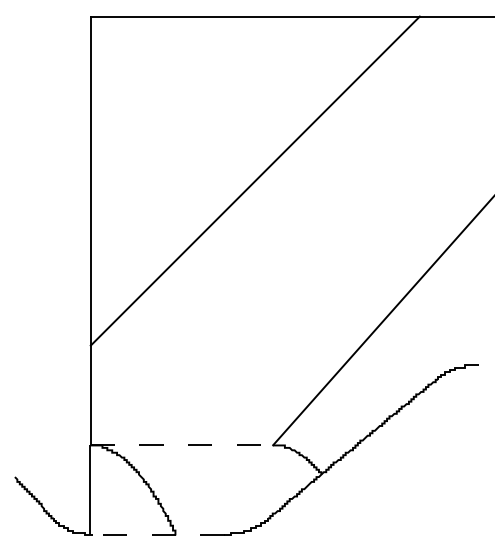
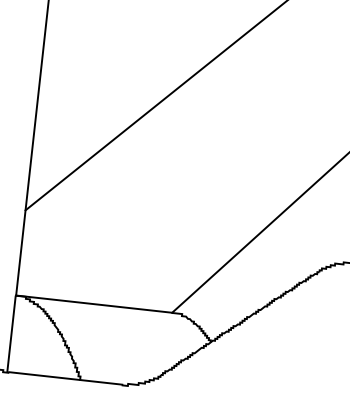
line: (182, 445) -> (94, 304), dashed -> solid
line: (158, 534) -> (65, 378), dashed -> solid

